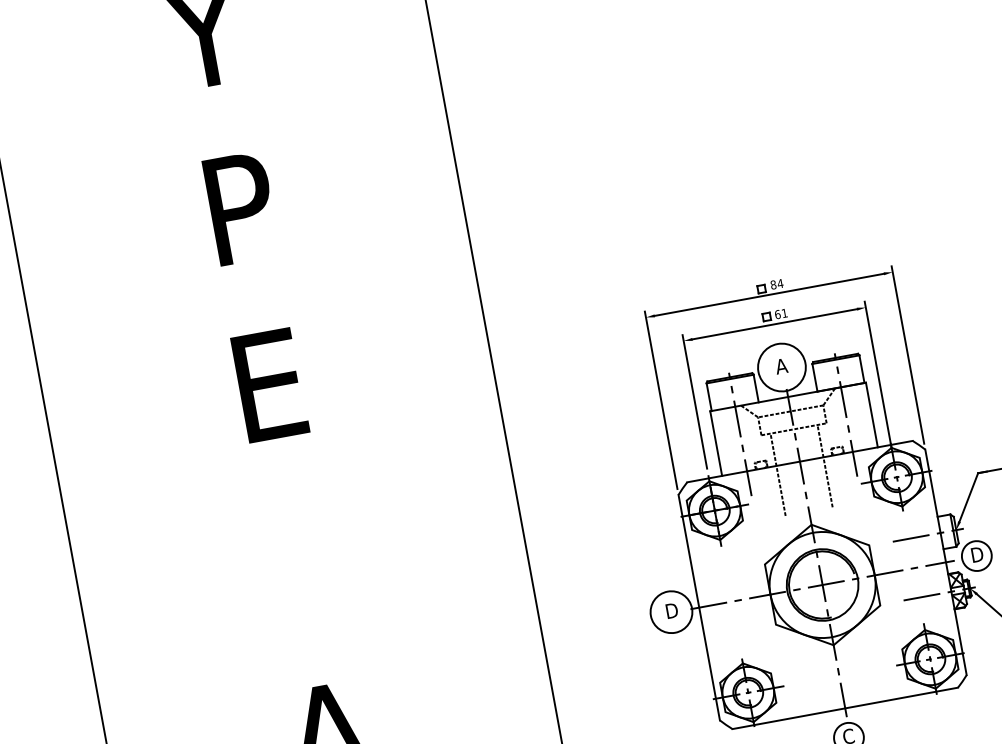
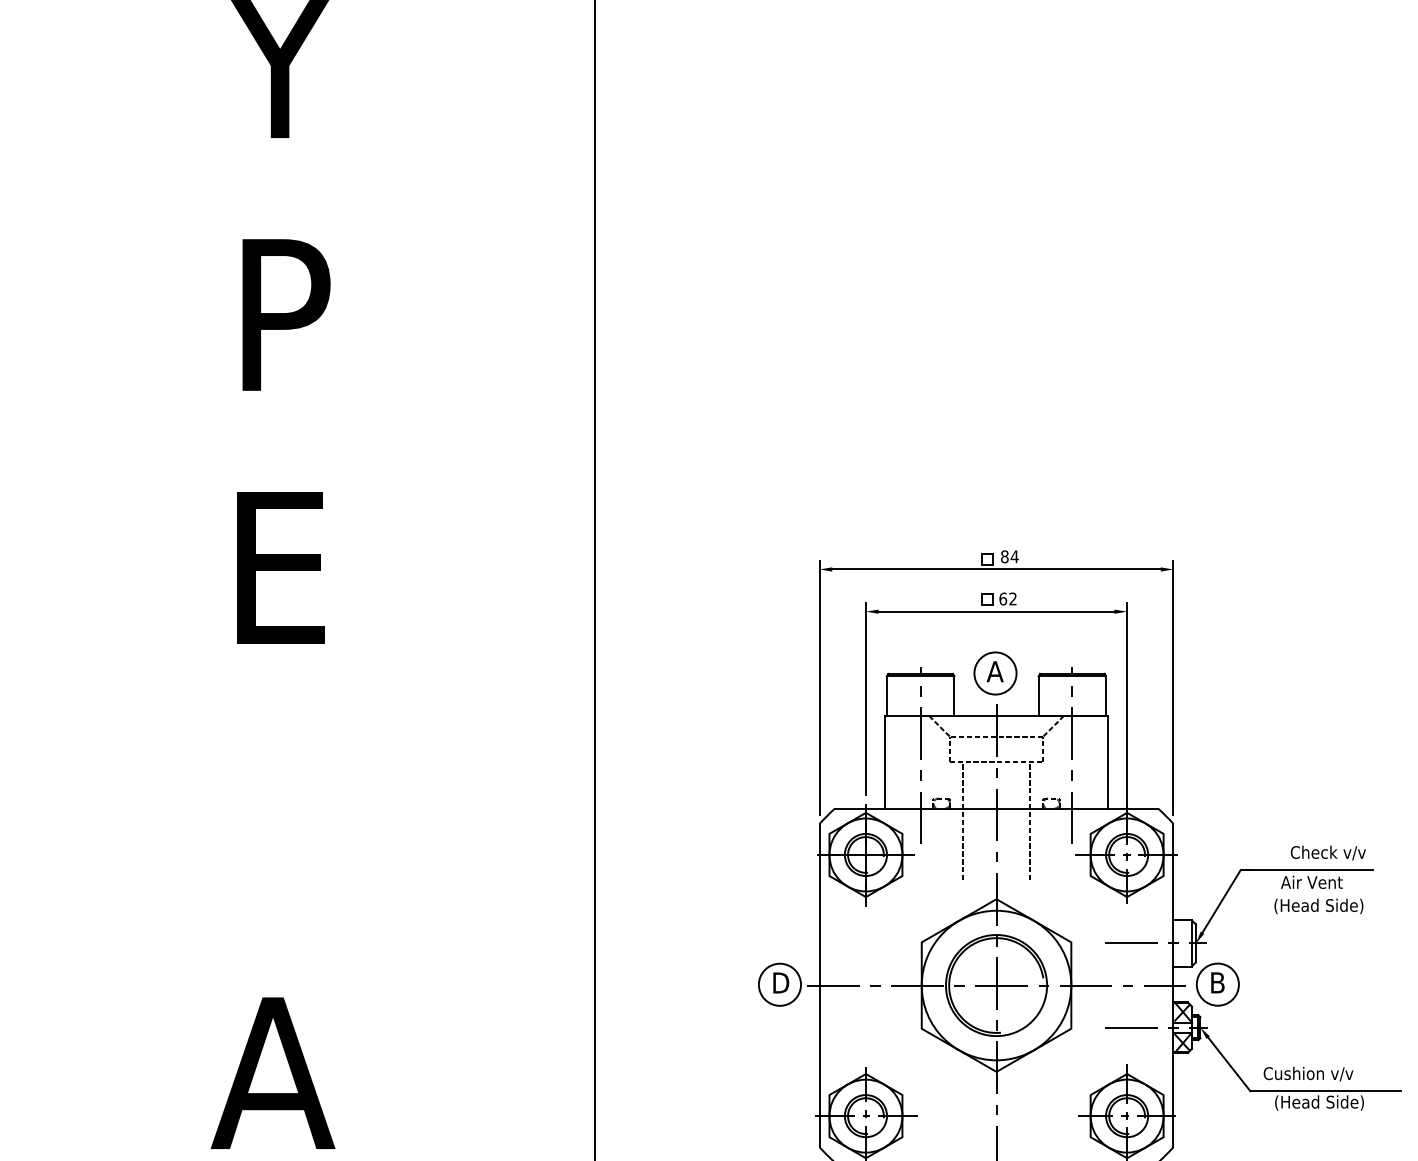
text: (784, 313) -> (1012, 598), 61 -> 62
circle: (781, 367) -> (995, 673), size x0.62
text: (978, 554) -> (1220, 982), D -> B
circle: (671, 612) -> (779, 984), size x0.71

